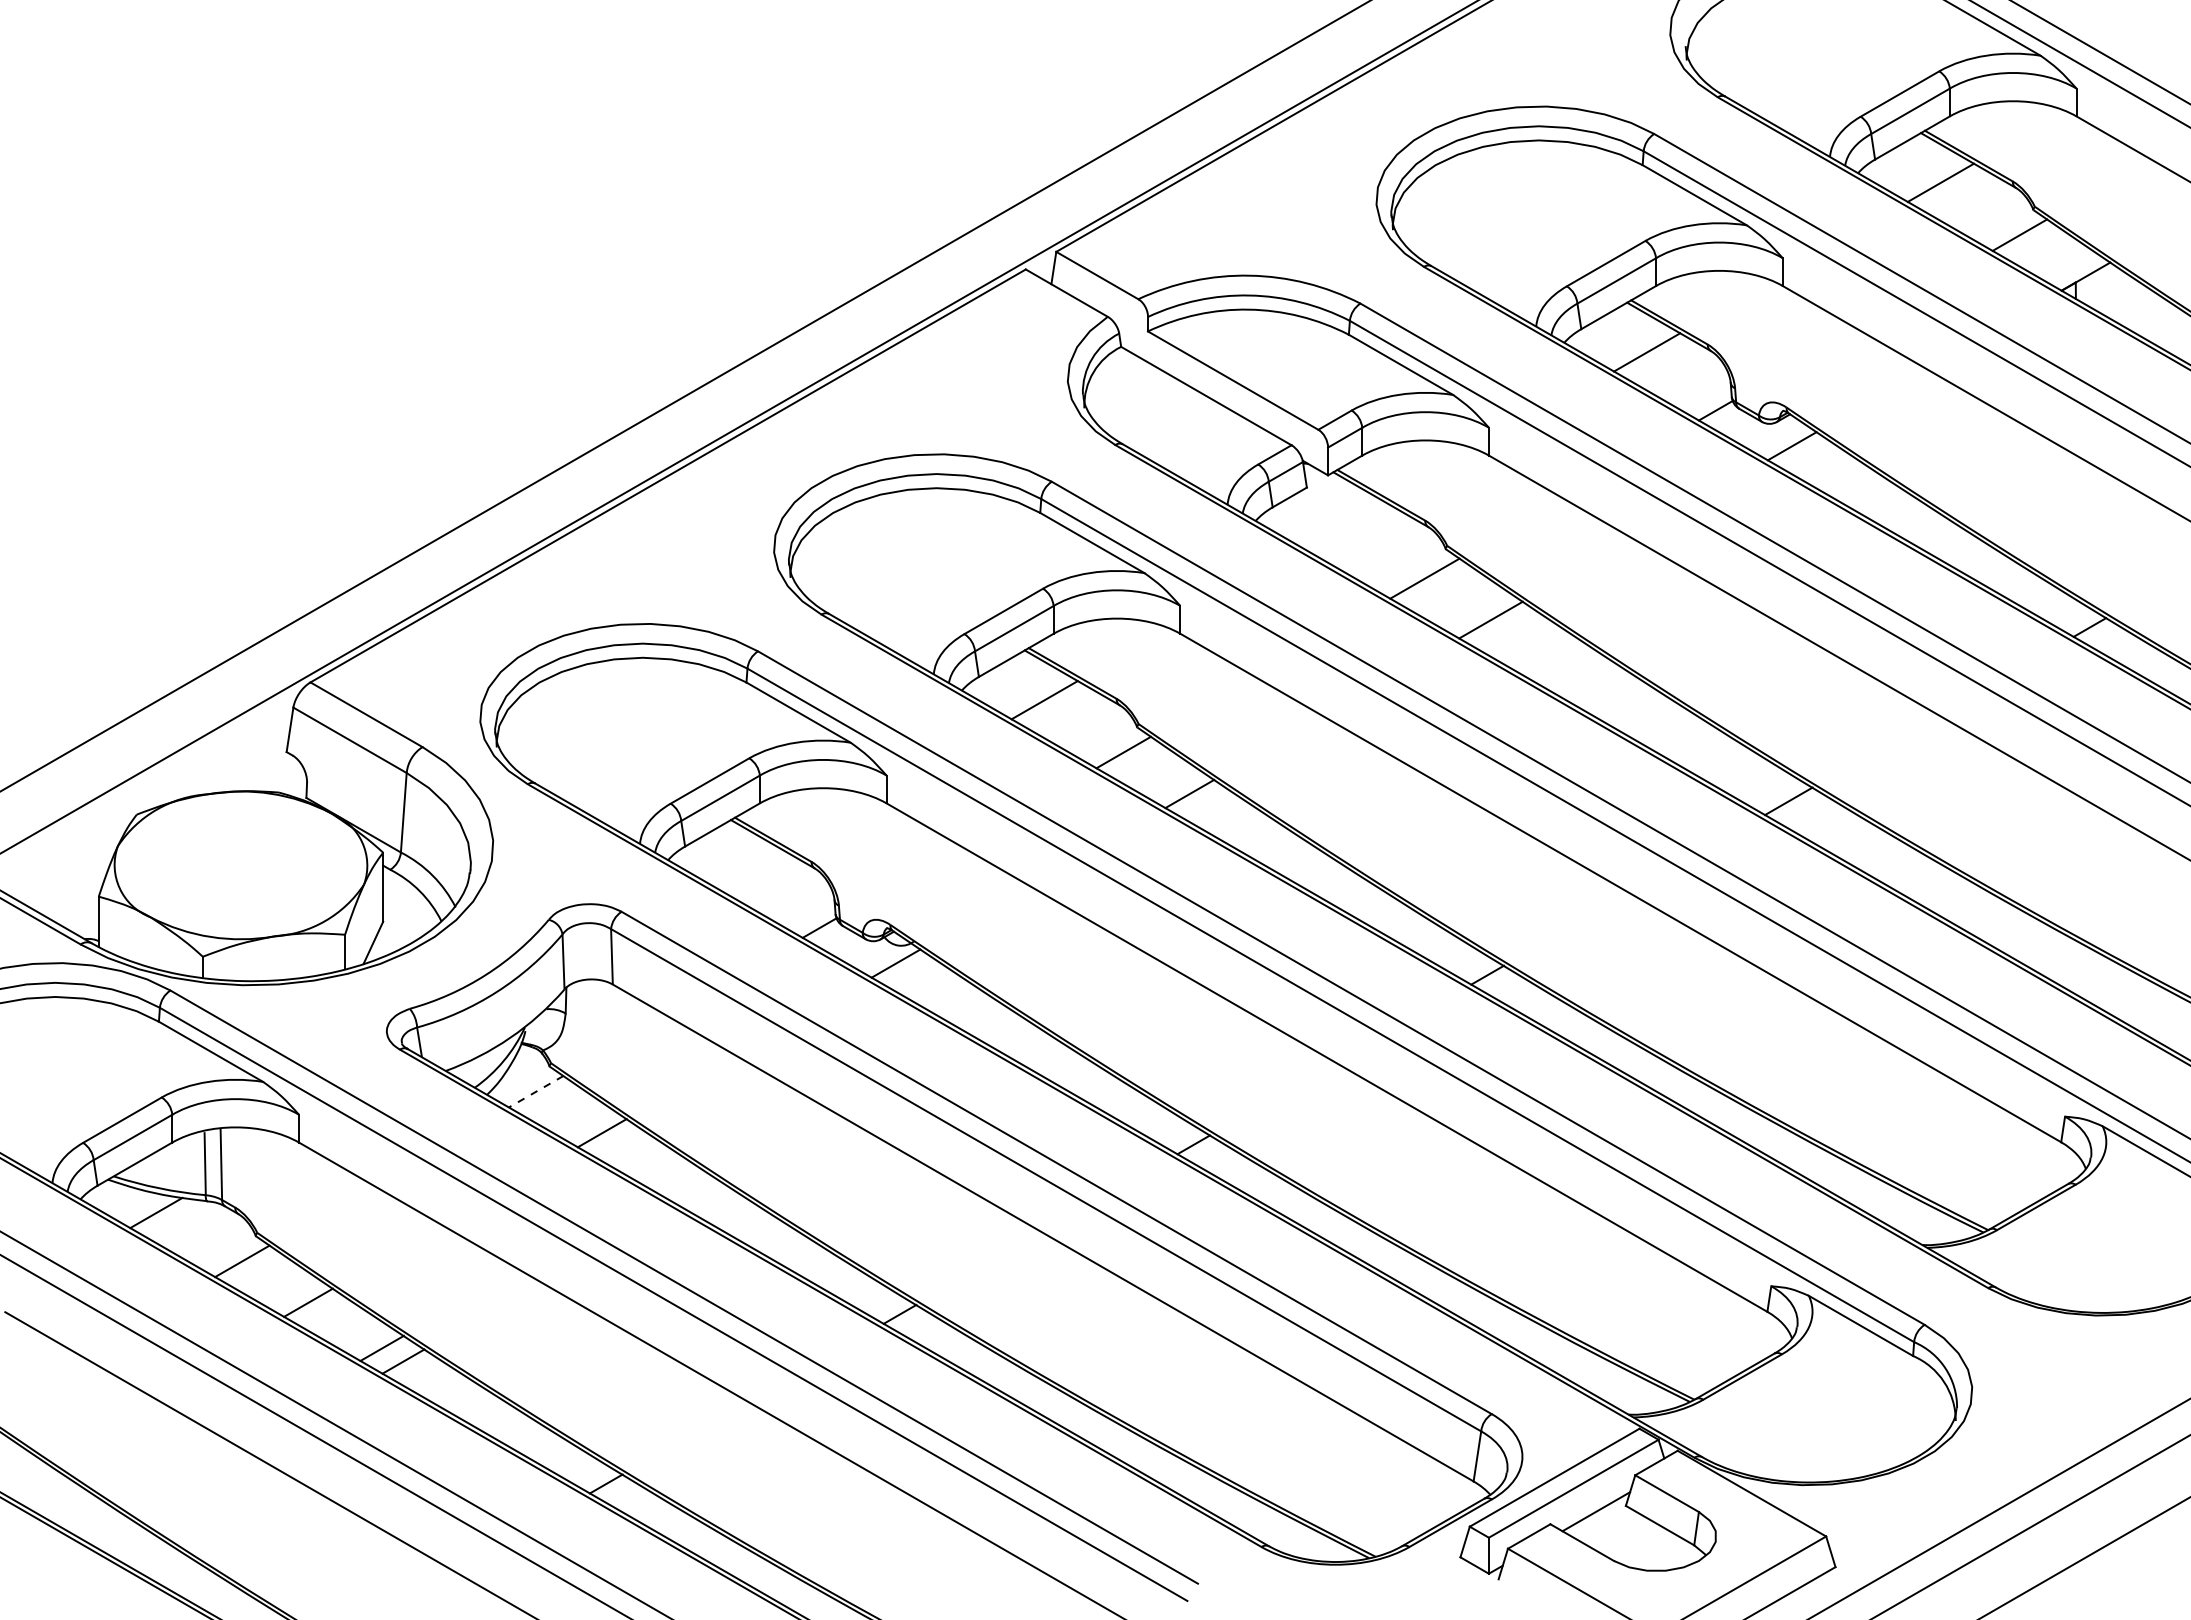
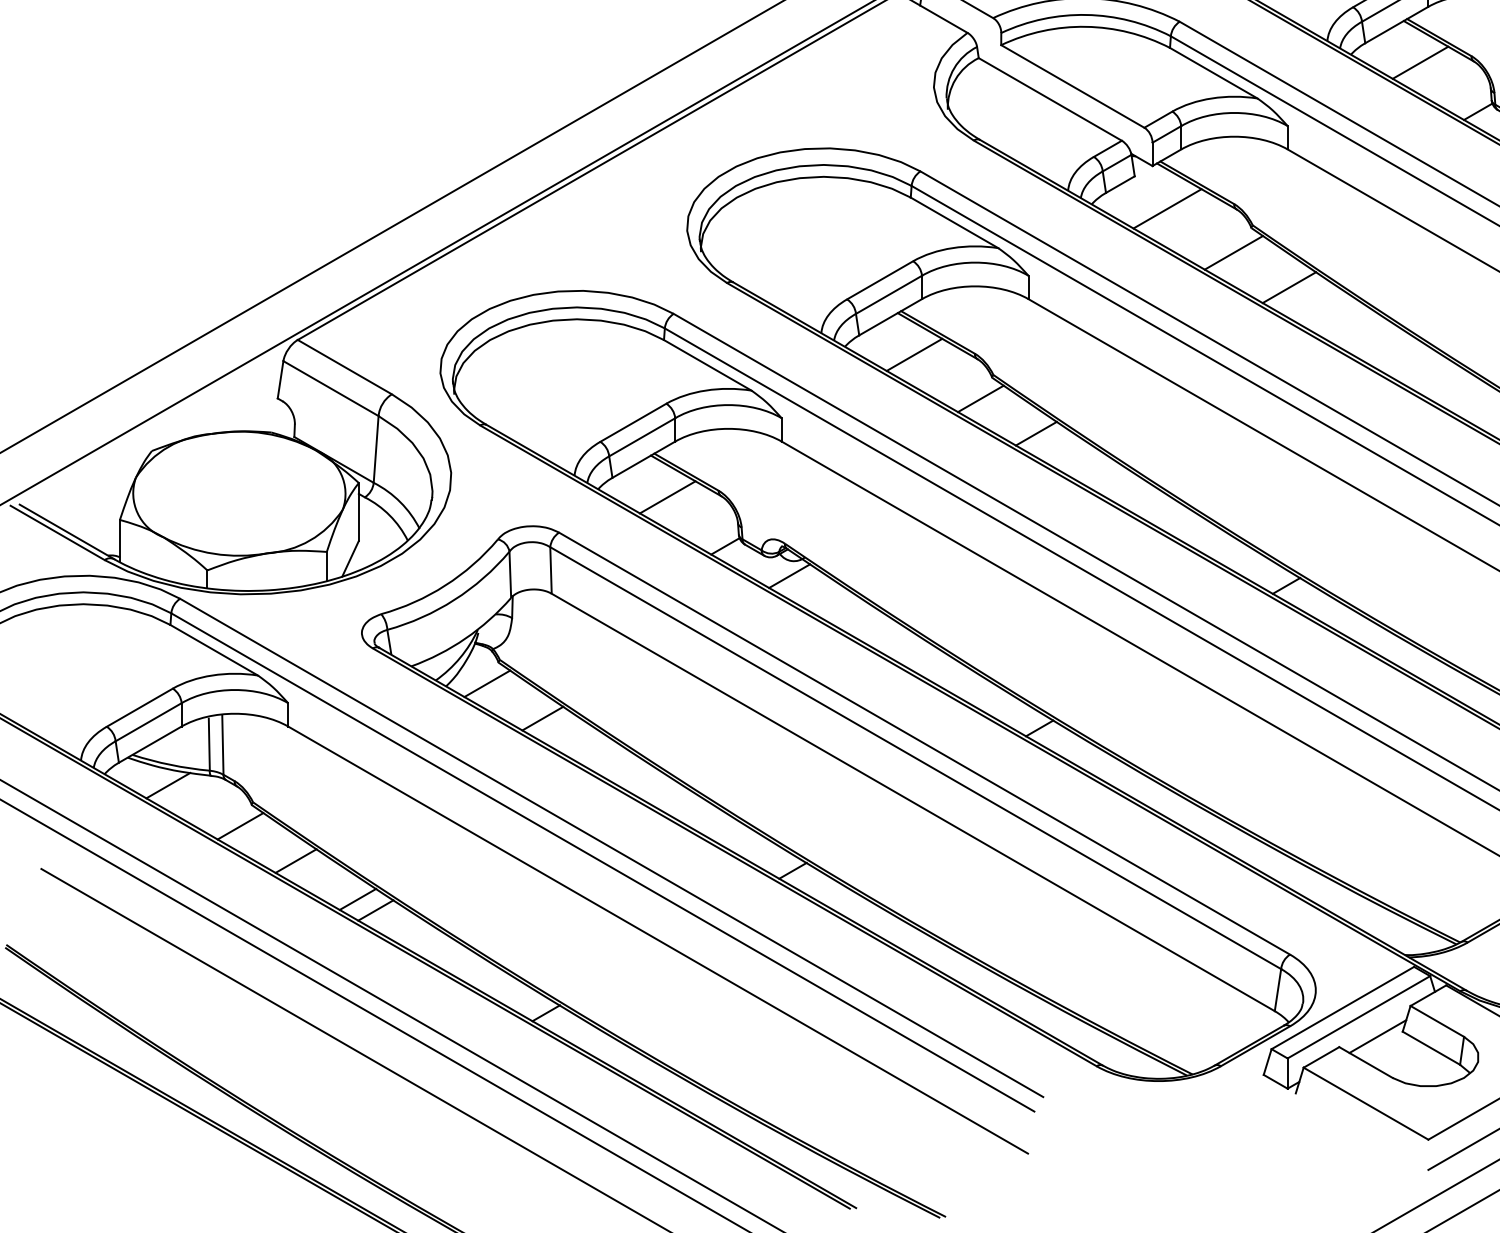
line: (1345, 525) -> (1167, 208), added
line: (750, 869) -> (667, 497), added
line: (535, 1092) -> (486, 684), dashed -> solid

